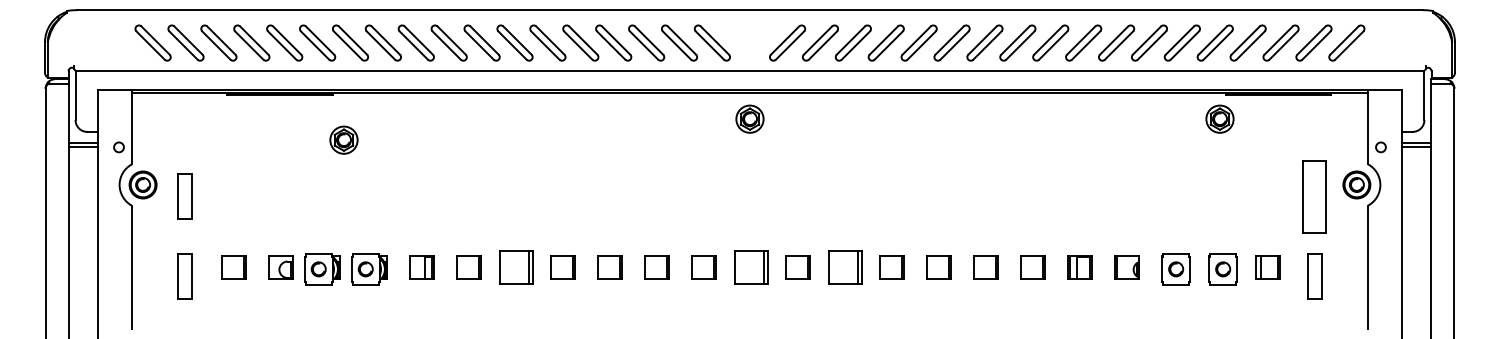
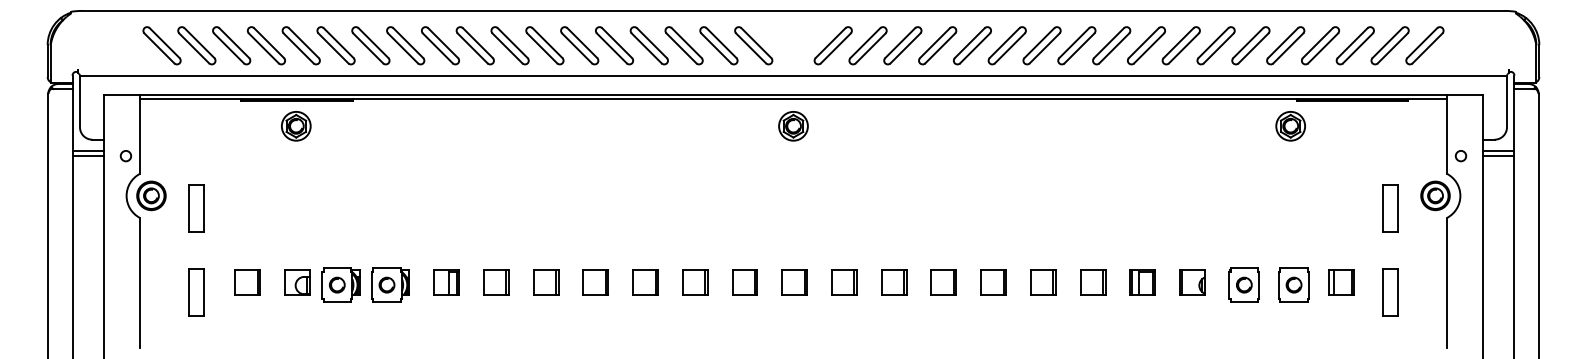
part: (343, 139) -> (295, 125), moved
part: (1314, 196) -> (1390, 208), size x0.62
part: (515, 267) -> (545, 283), size x0.71
part: (750, 267) -> (794, 283), size x0.71
part: (844, 267) -> (893, 283), size x0.71

